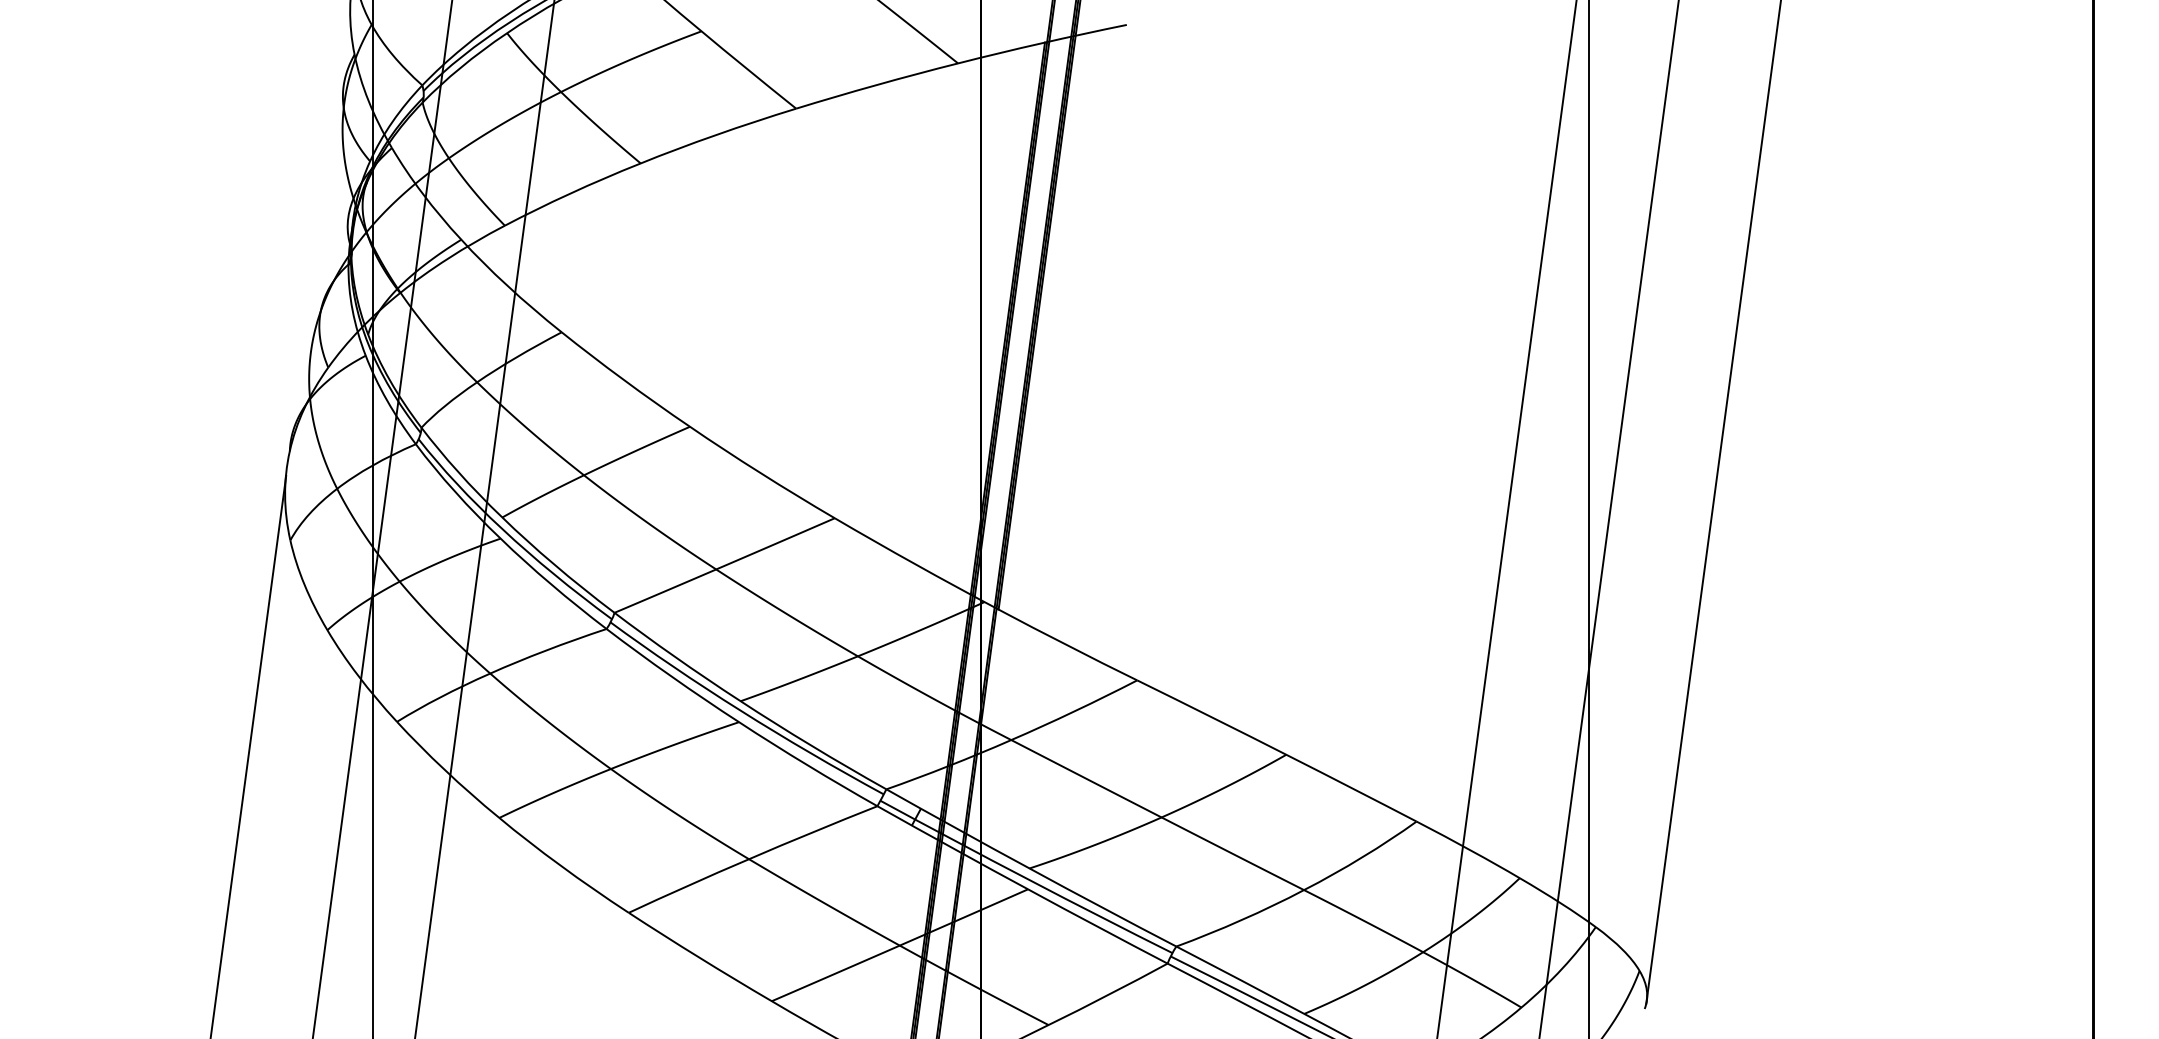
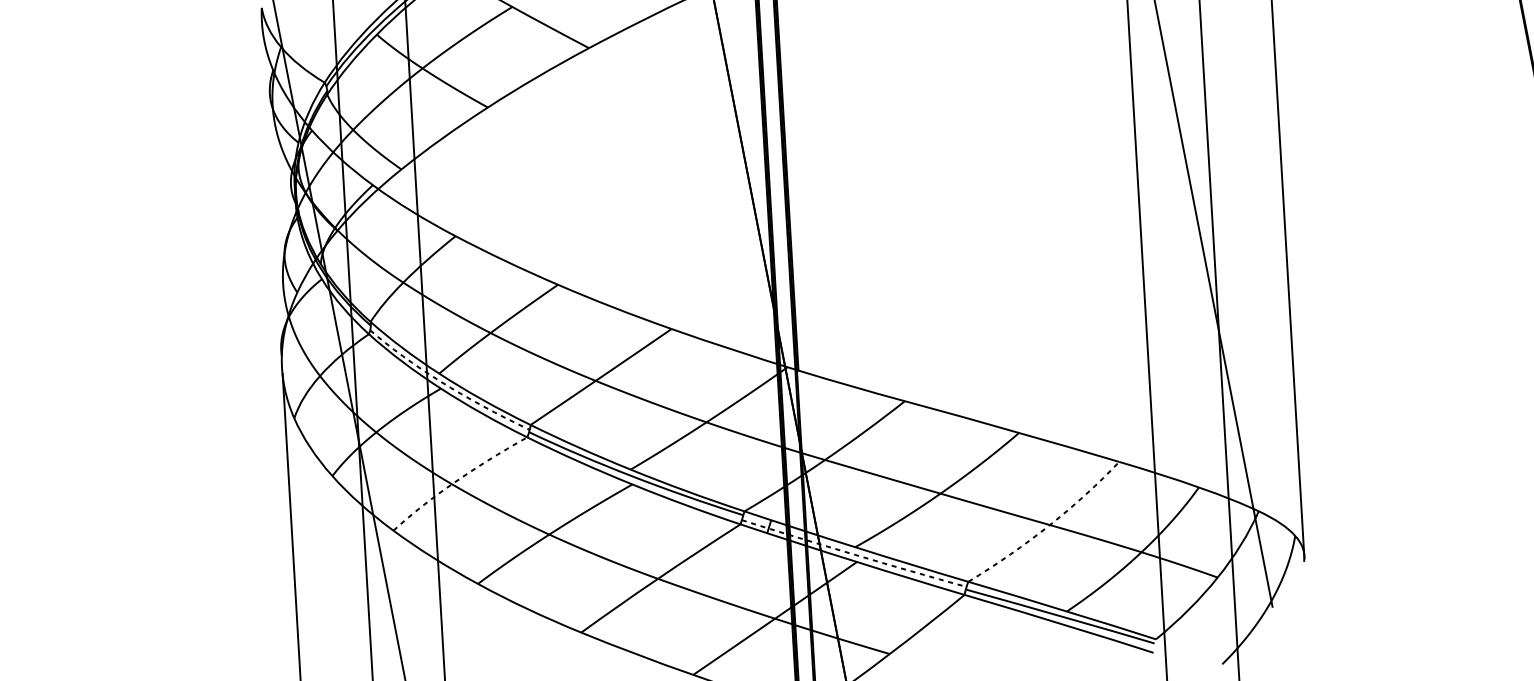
arc: (508, 534) -> (445, 384), solid -> dashed
arc: (497, 670) -> (456, 481), solid -> dashed
arc: (1027, 879) -> (855, 555), solid -> dashed
arc: (1300, 891) -> (1047, 526), solid -> dashed

